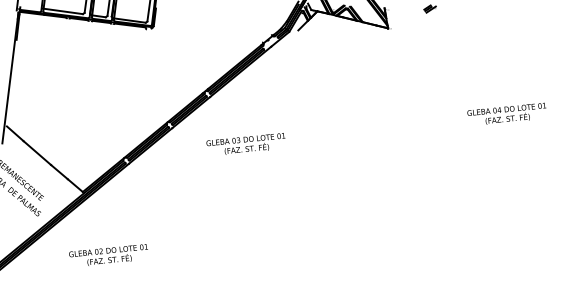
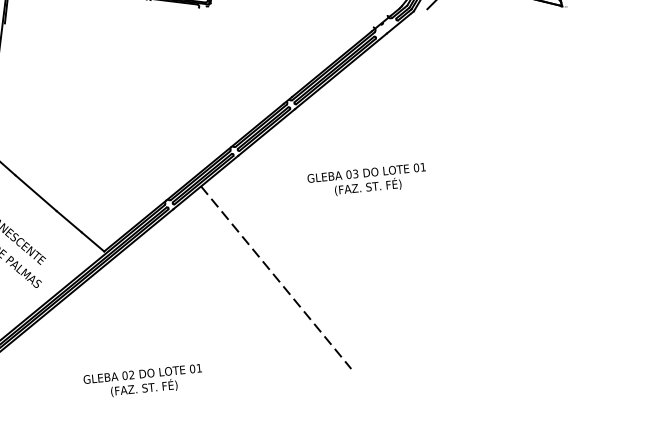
text: (245, 143) -> (366, 178), moved
line: (197, 209) -> (276, 277), added
text: (108, 254) -> (142, 379), moved

